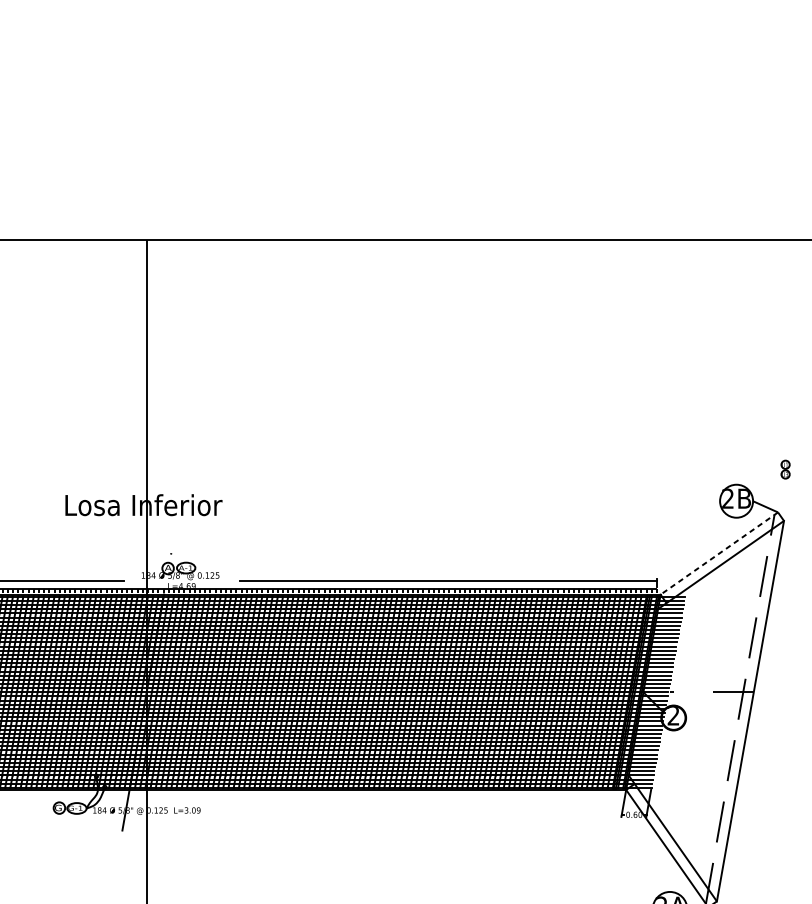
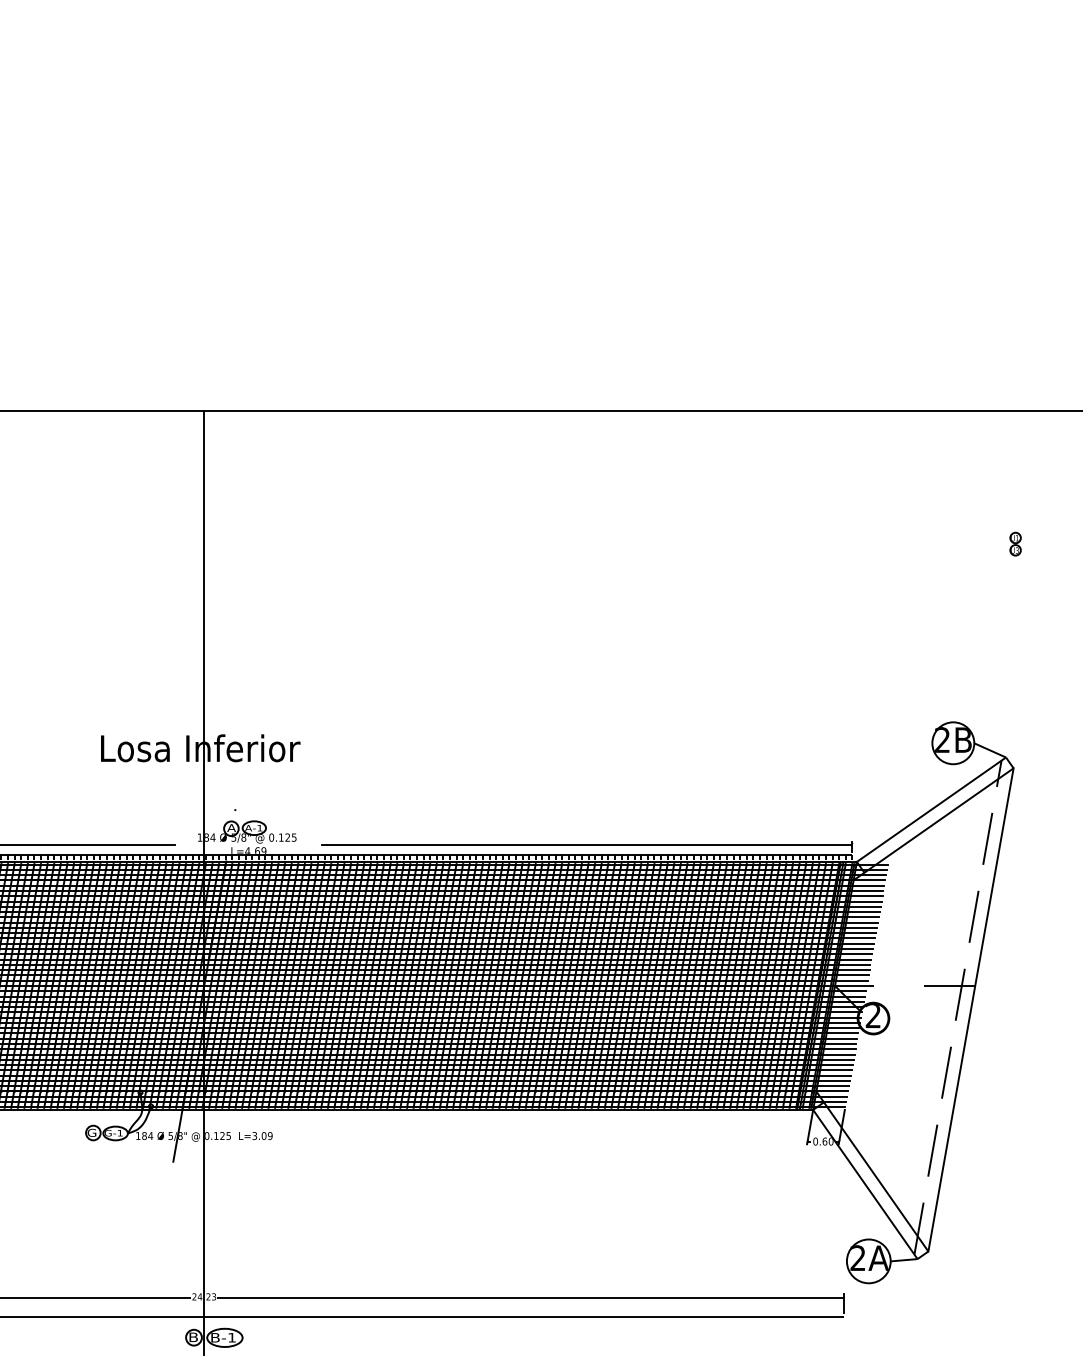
part: (785, 469) -> (1015, 543), moved
line: (719, 554) -> (931, 810), dashed -> solid

